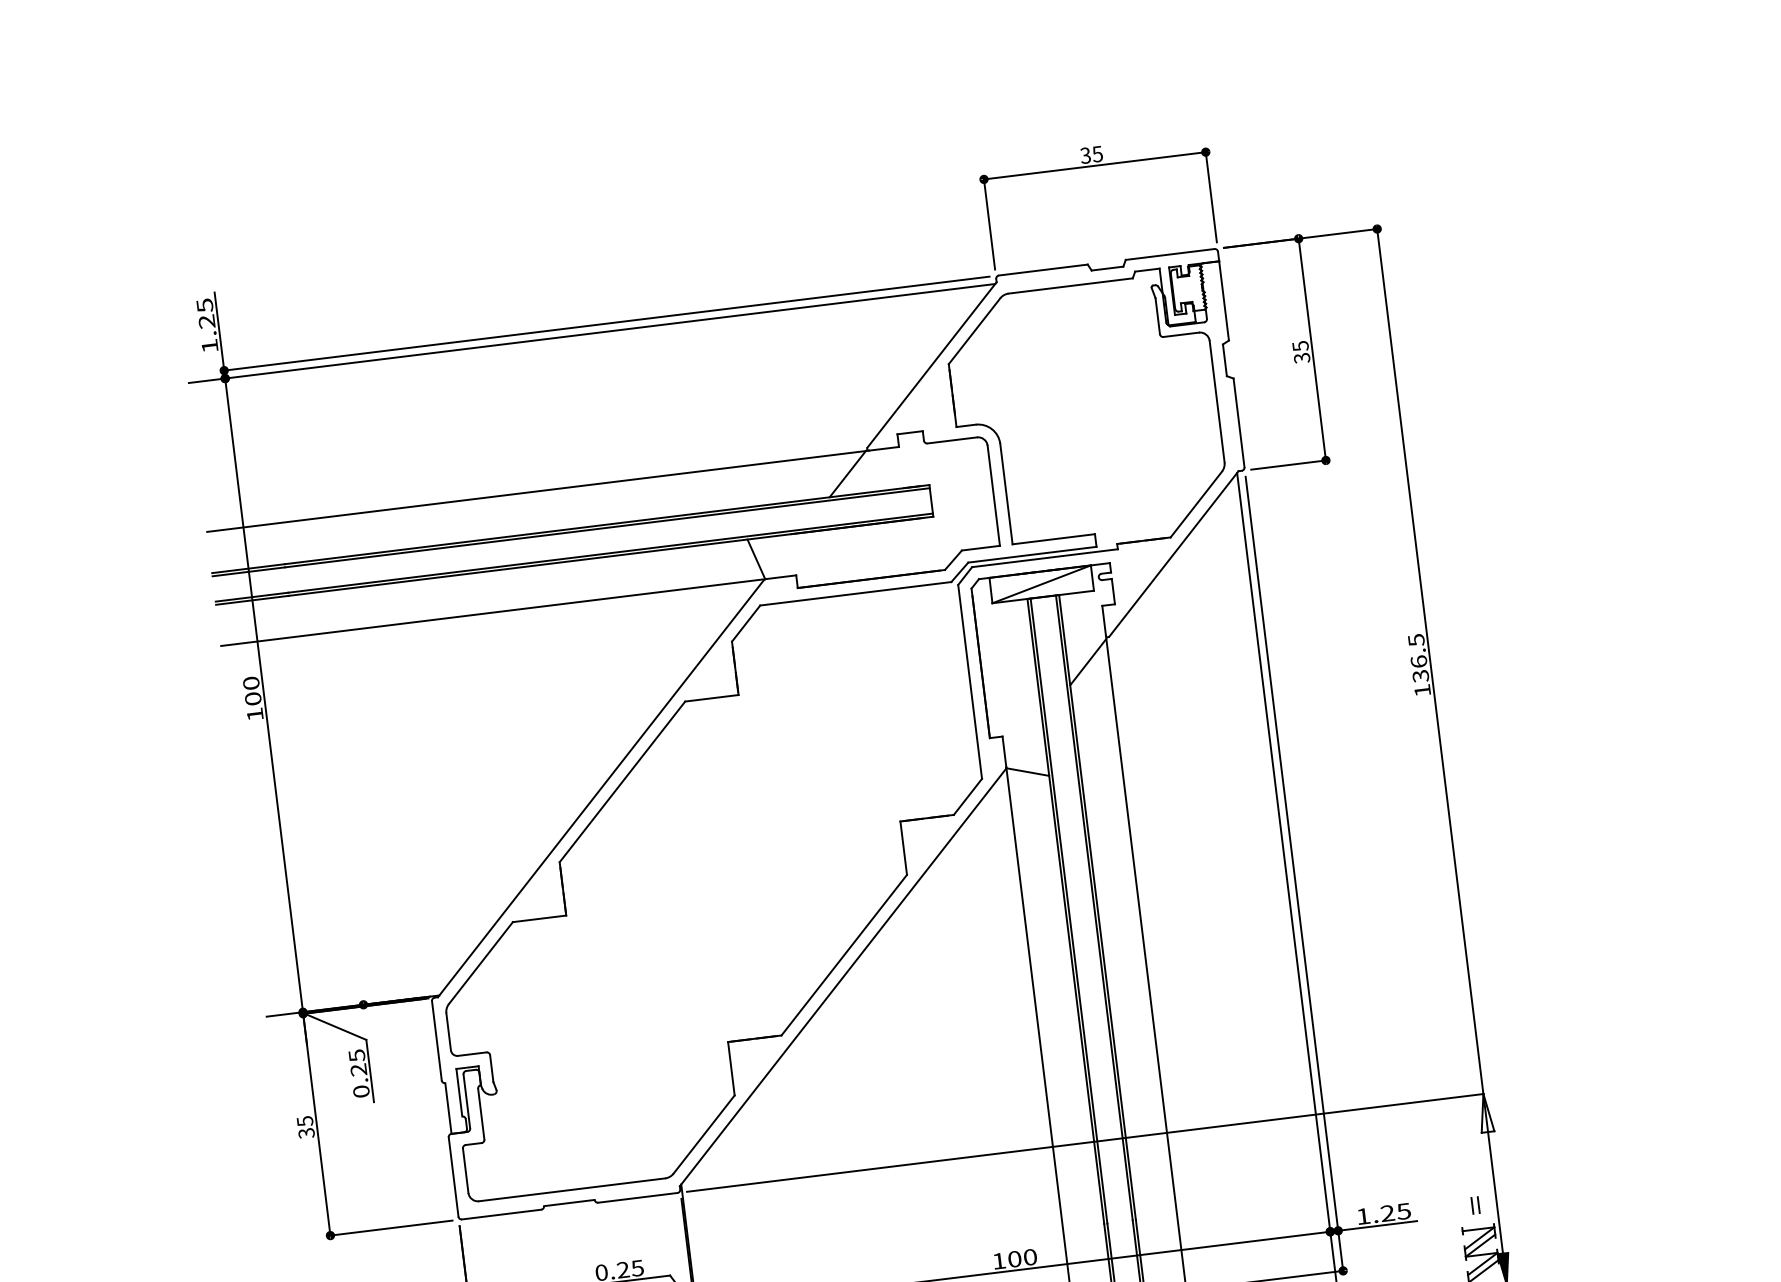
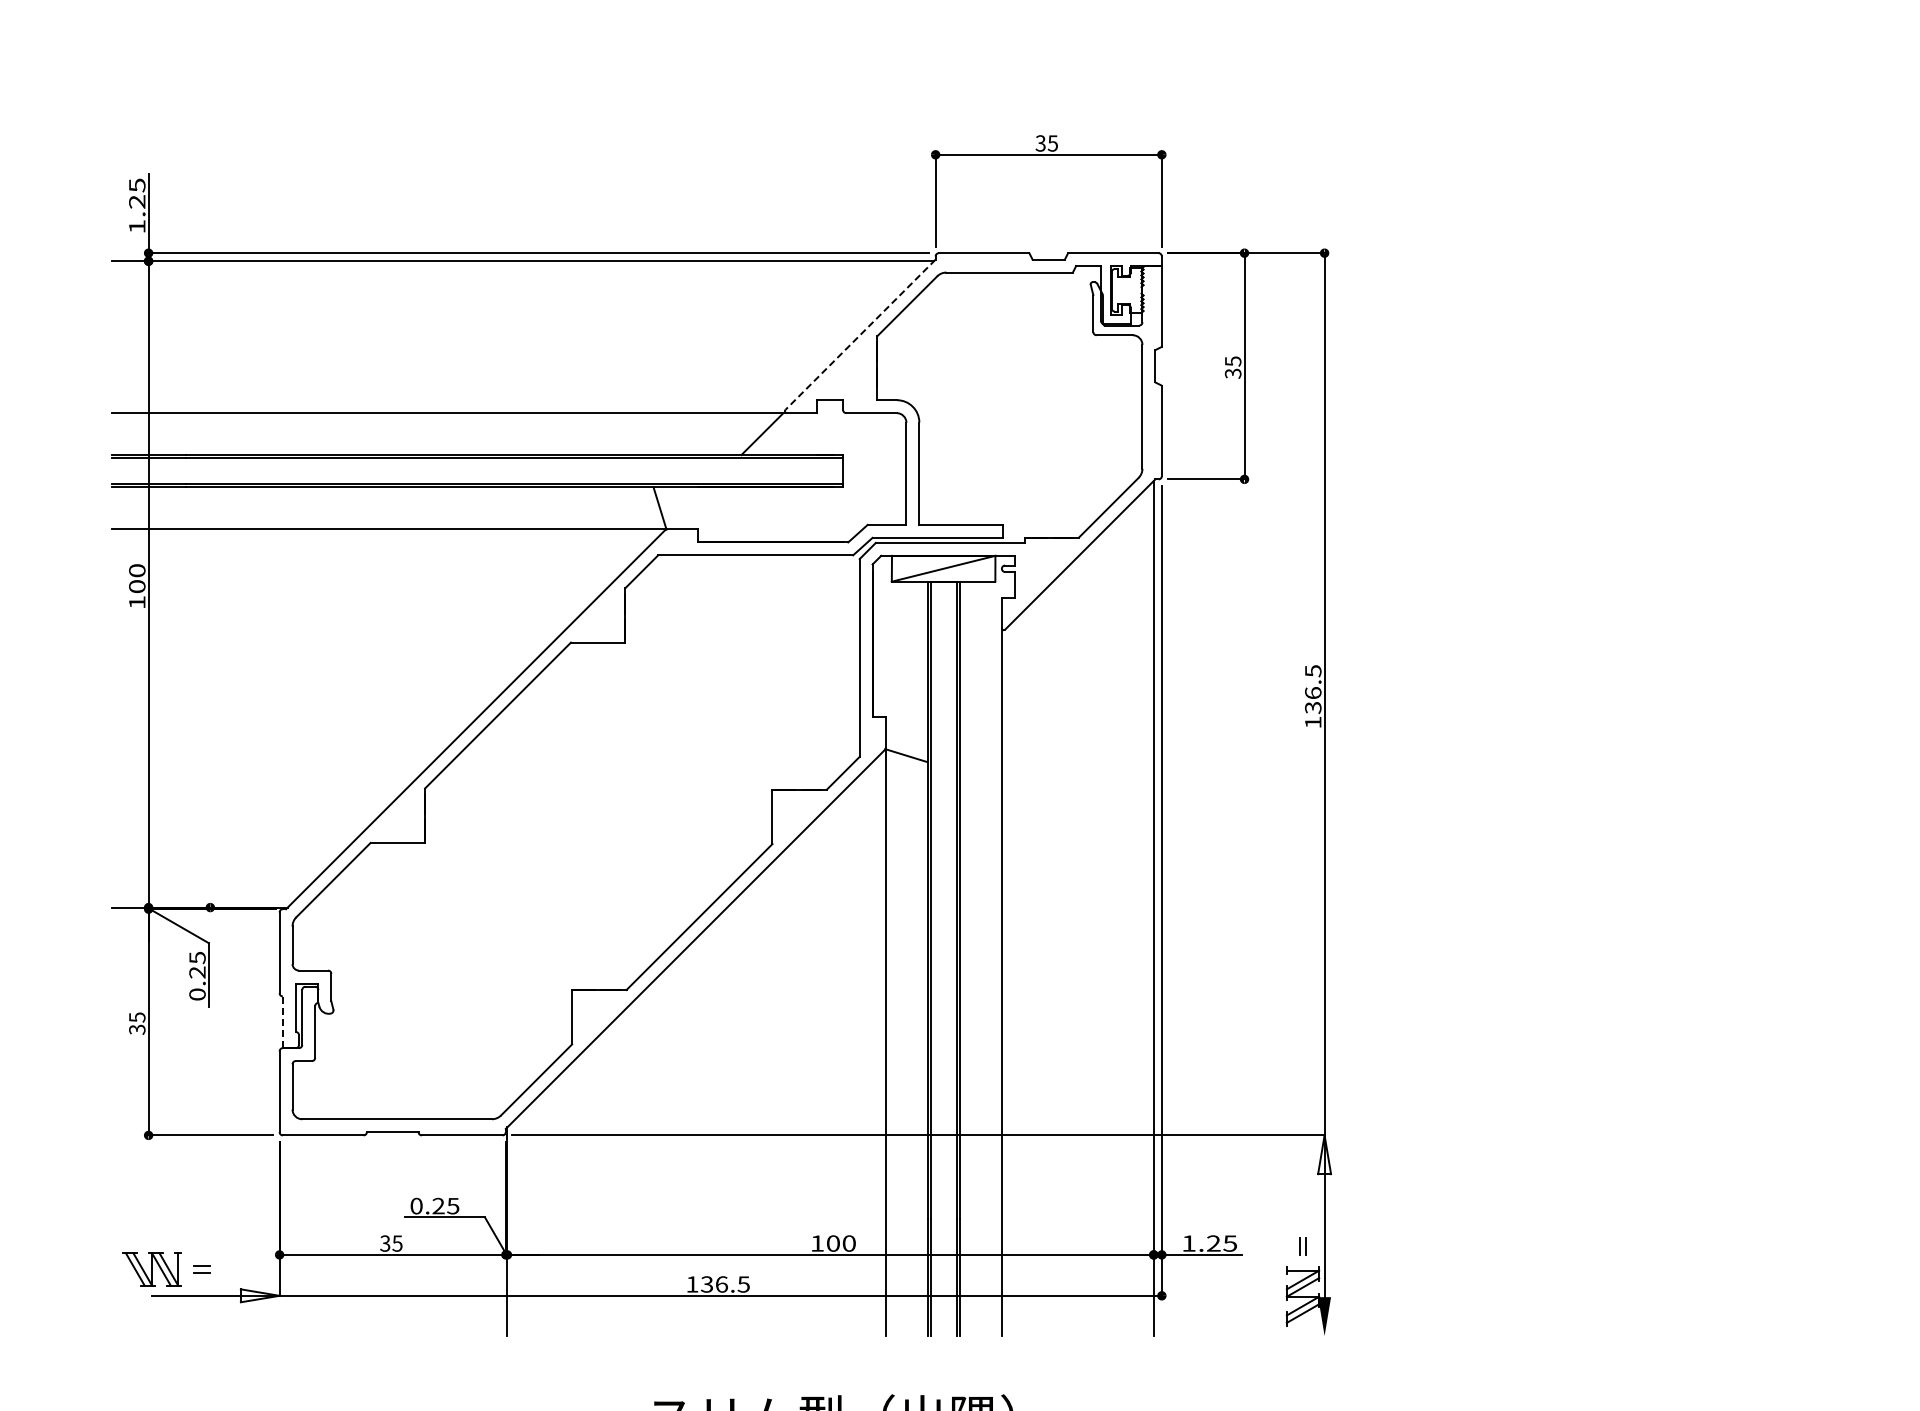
line: (932, 365) -> (860, 335), solid -> dashed
line: (1087, 661) -> (980, 652), removed
line: (448, 1108) -> (282, 1022), solid -> dashed

